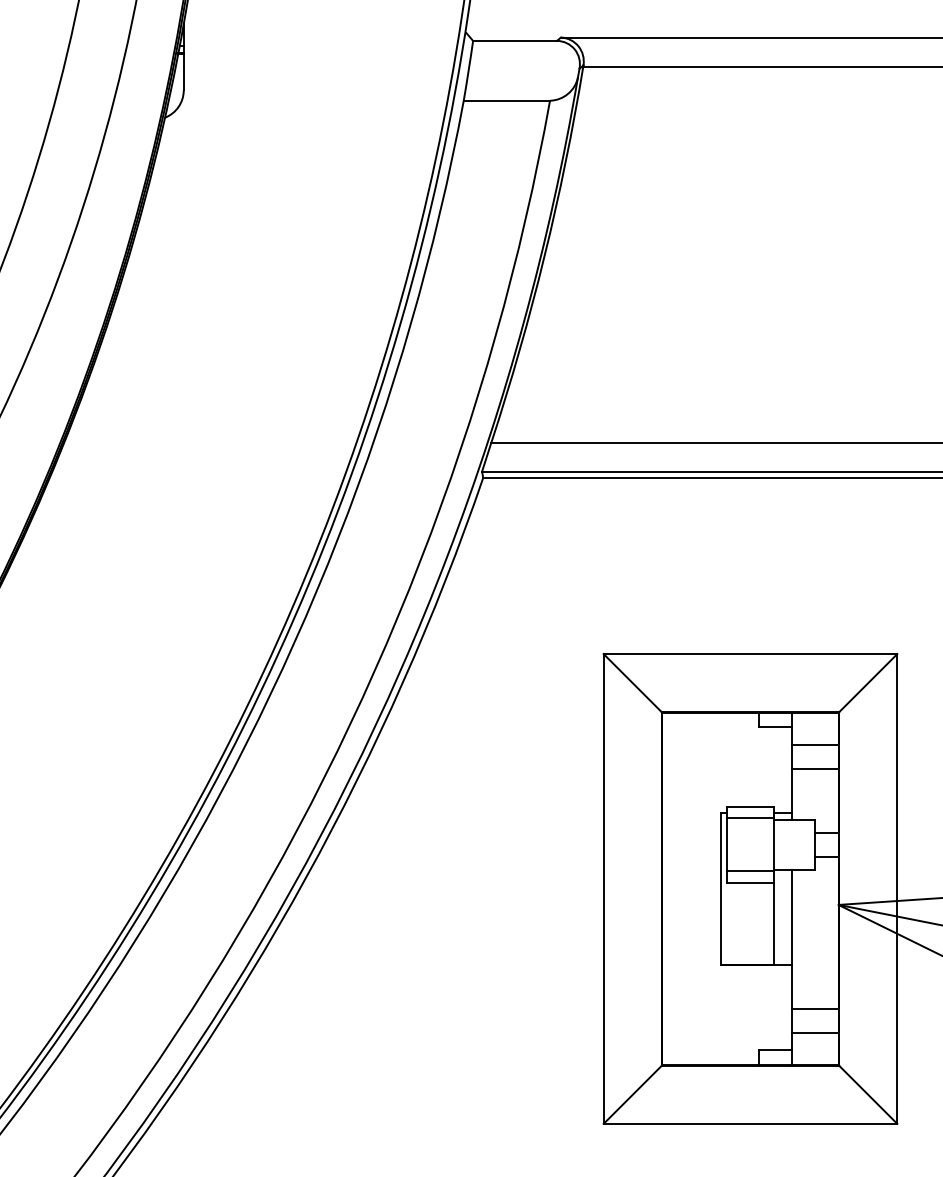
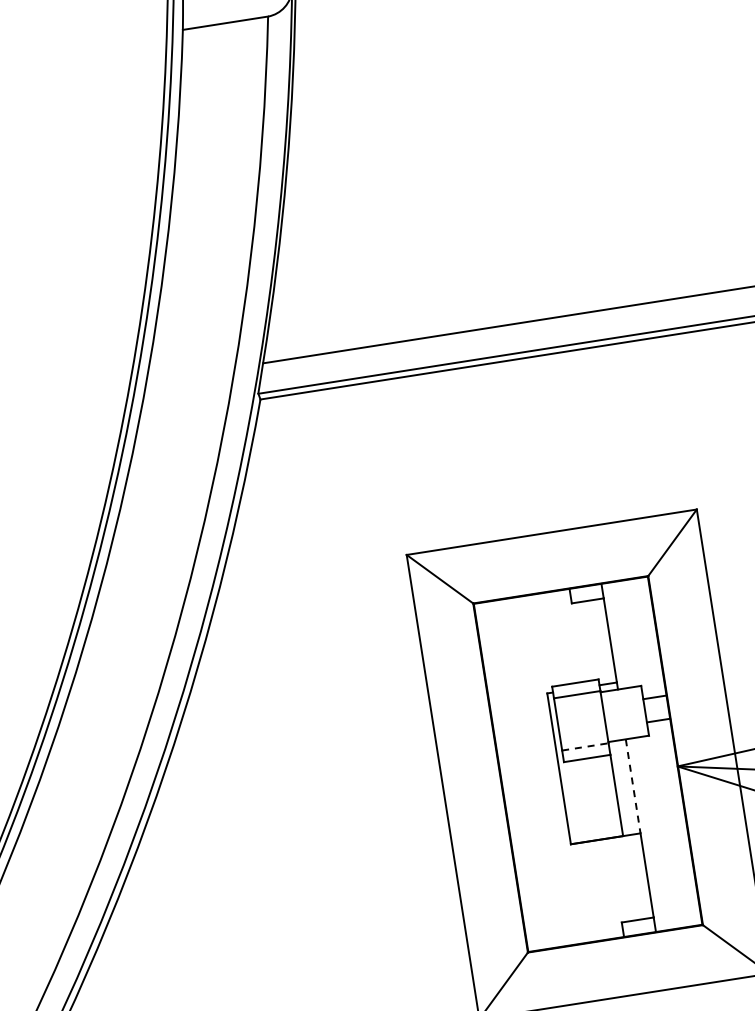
line: (814, 745) -> (629, 612), removed
line: (814, 768) -> (632, 635), removed
line: (750, 871) -> (585, 747), solid -> dashed
line: (791, 917) -> (633, 786), solid -> dashed
line: (814, 1009) -> (669, 873), removed
line: (814, 1032) -> (673, 896), removed

